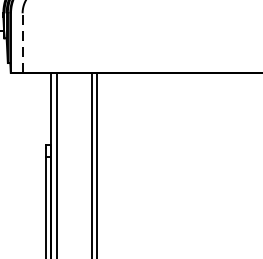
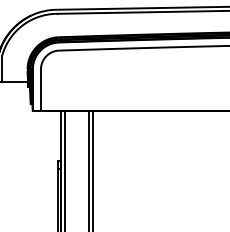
line: (21, 43) -> (40, 90), dashed -> solid

